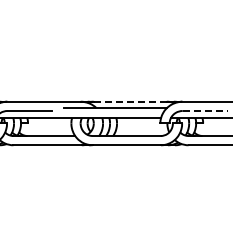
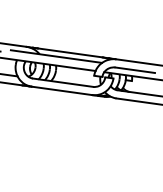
line: (130, 101) -> (70, 52), dashed -> solid
line: (205, 110) -> (135, 69), dashed -> solid

